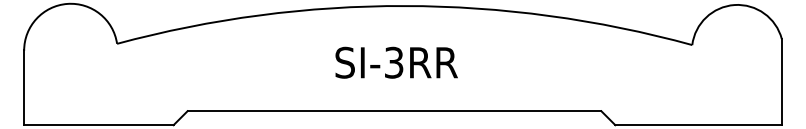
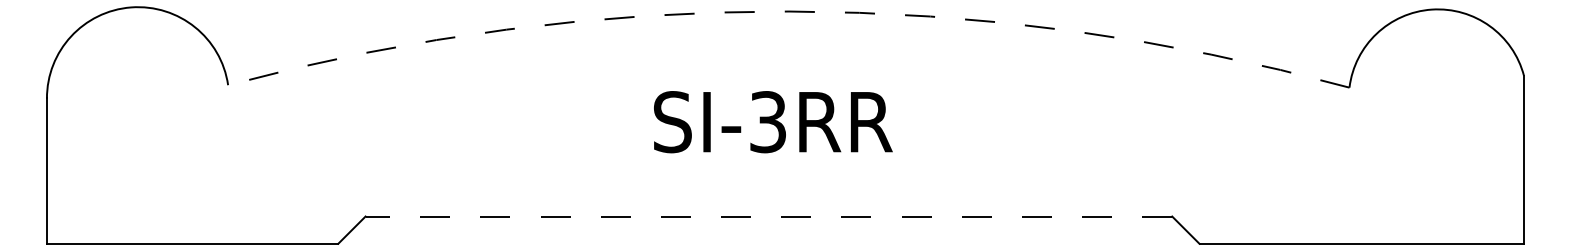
arc: (404, 6) -> (788, 12), solid -> dashed
line: (394, 111) -> (768, 217), solid -> dashed

